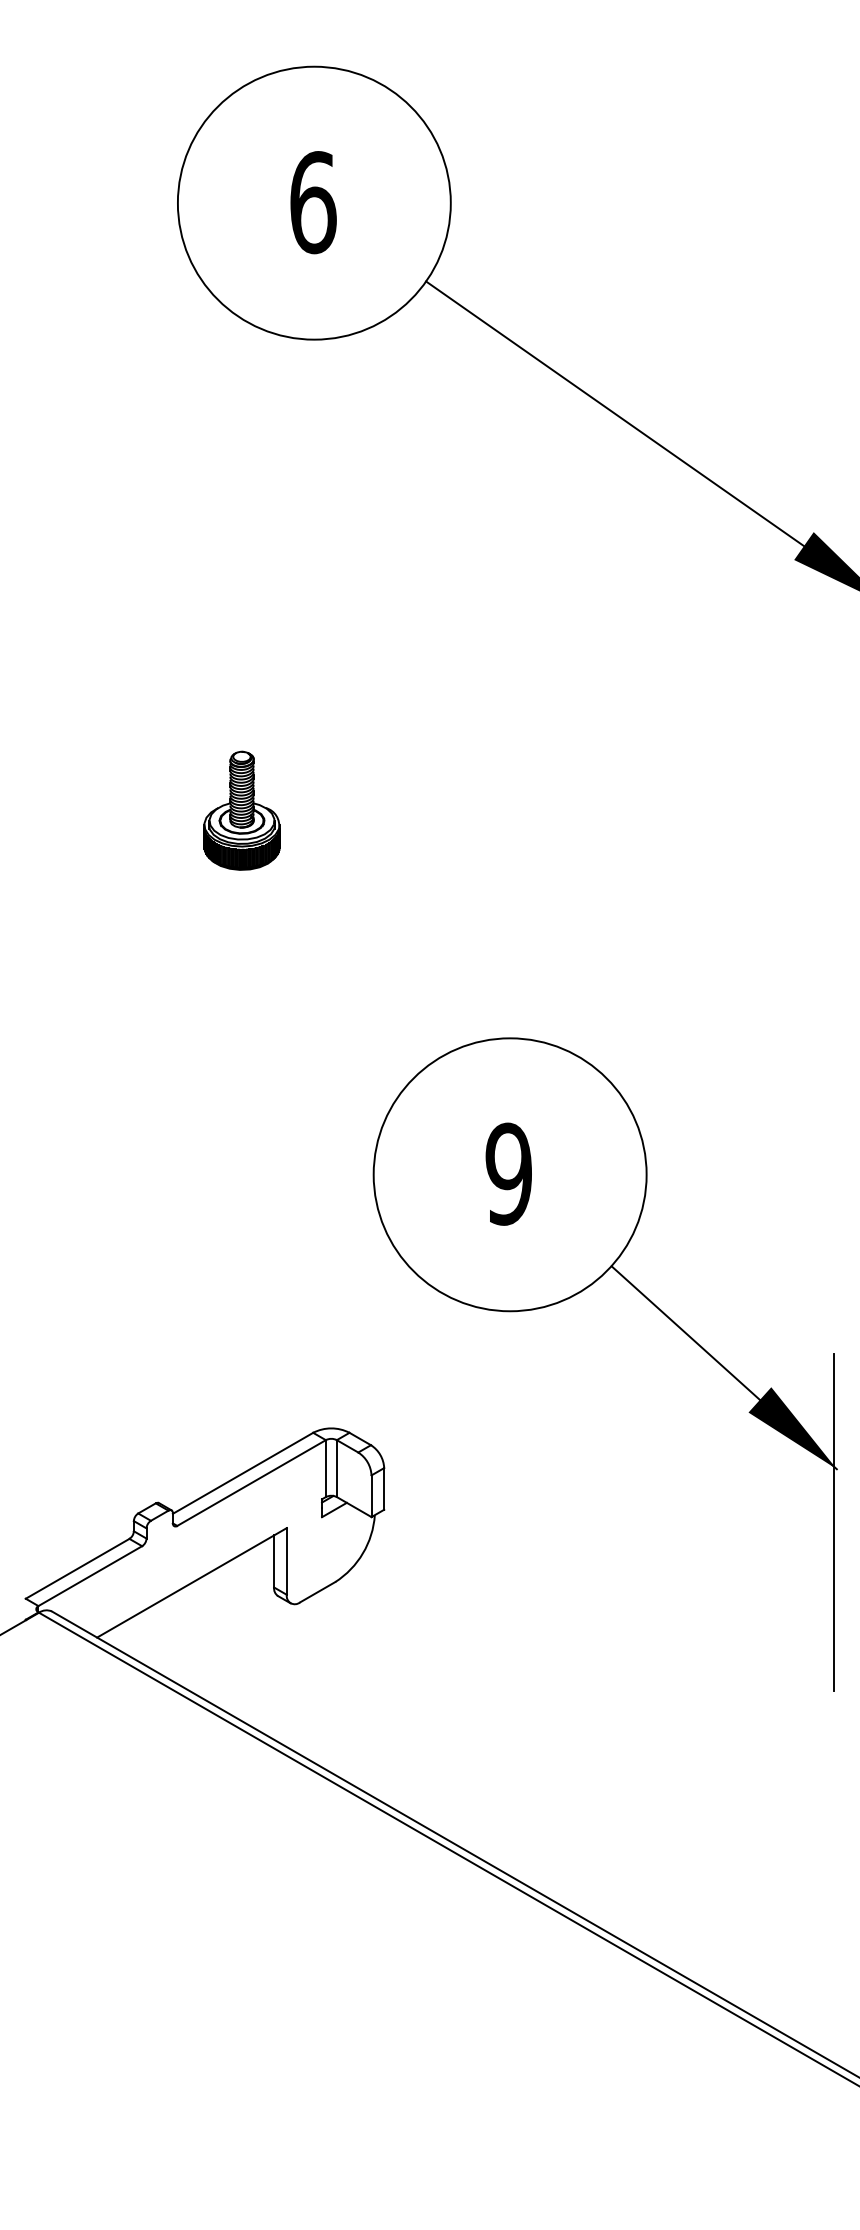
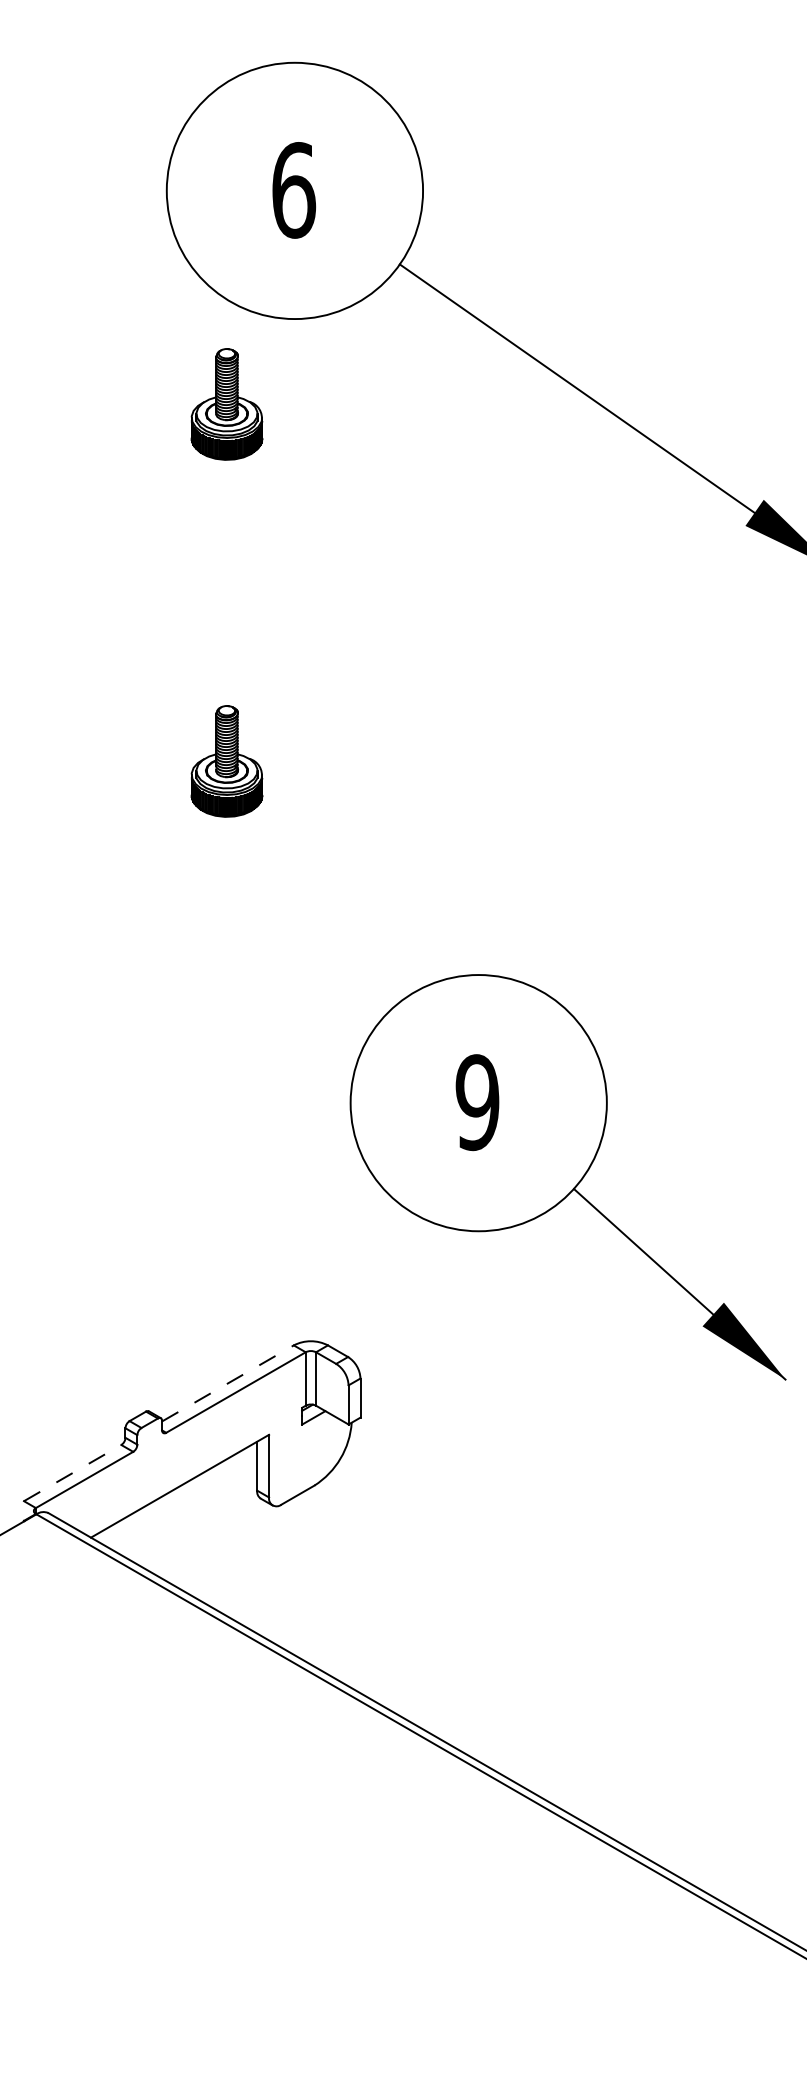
part: (241, 430) -> (226, 404), added
line: (243, 1473) -> (228, 1383), solid -> dashed
line: (833, 1522) -> (782, 1429), removed
line: (78, 1568) -> (73, 1472), solid -> dashed

